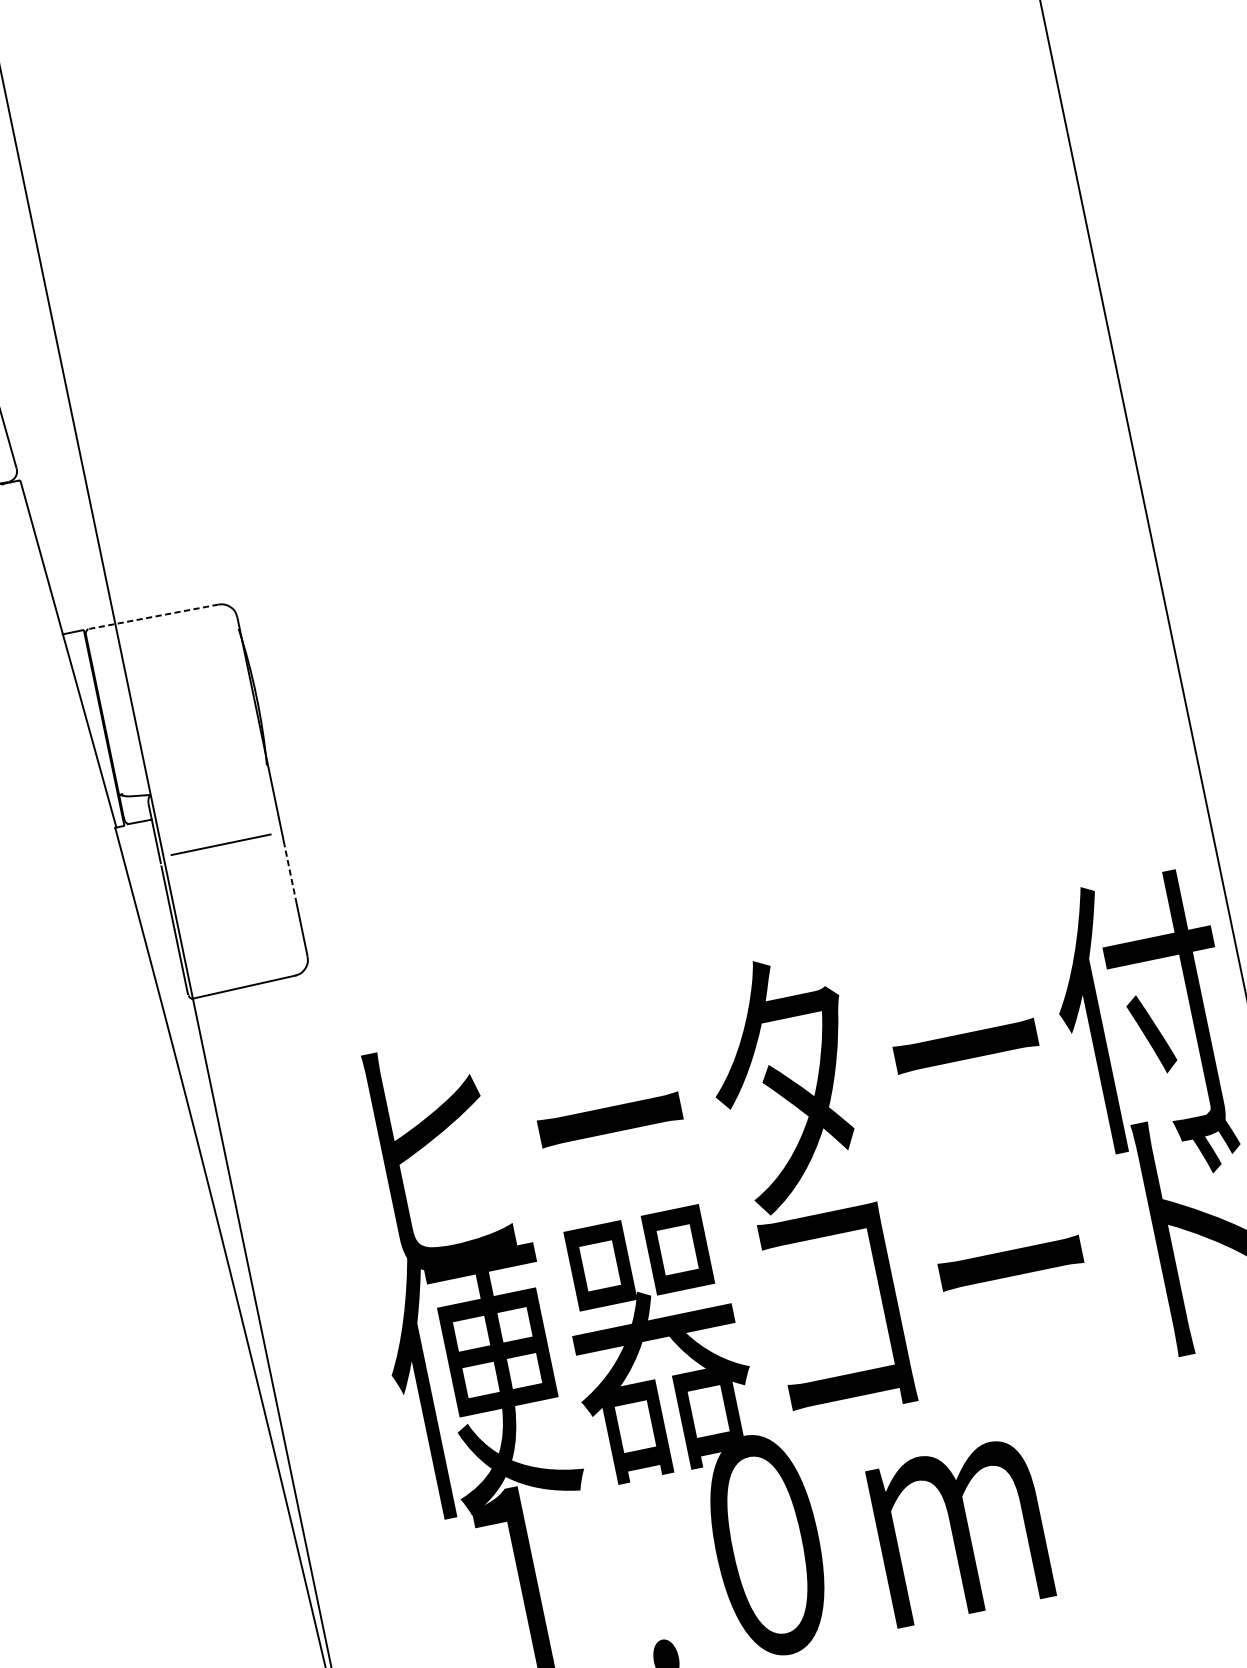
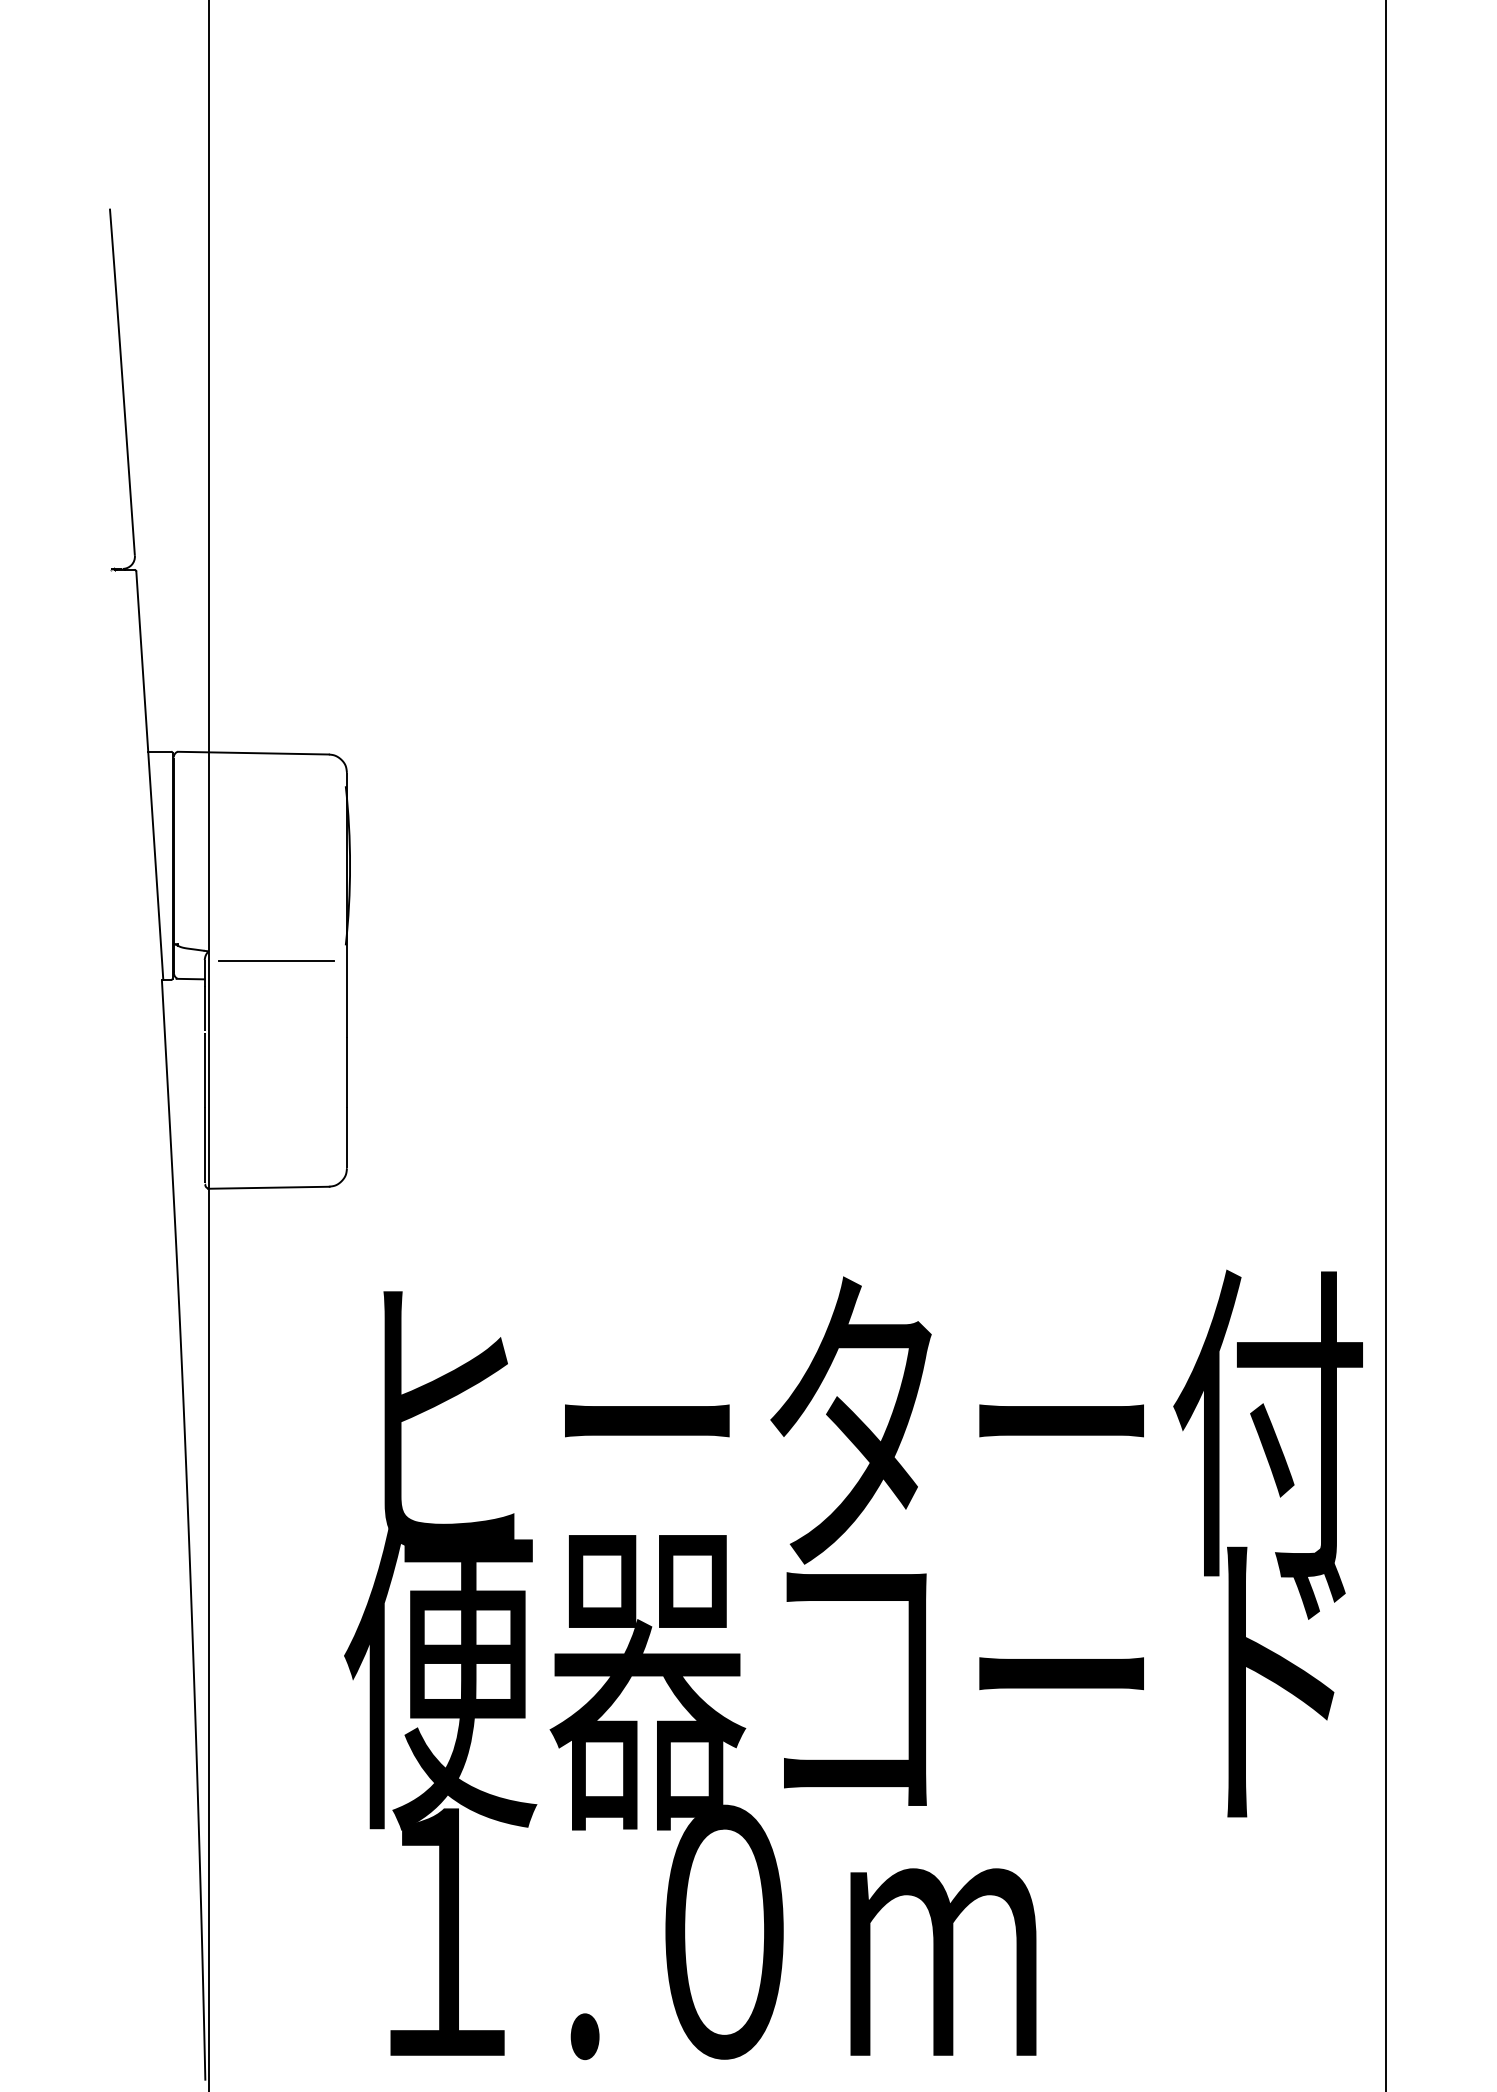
line: (152, 617) -> (252, 753), dashed -> solid
line: (221, 843) -> (276, 960), moved
line: (291, 874) -> (347, 1072), dashed -> solid

